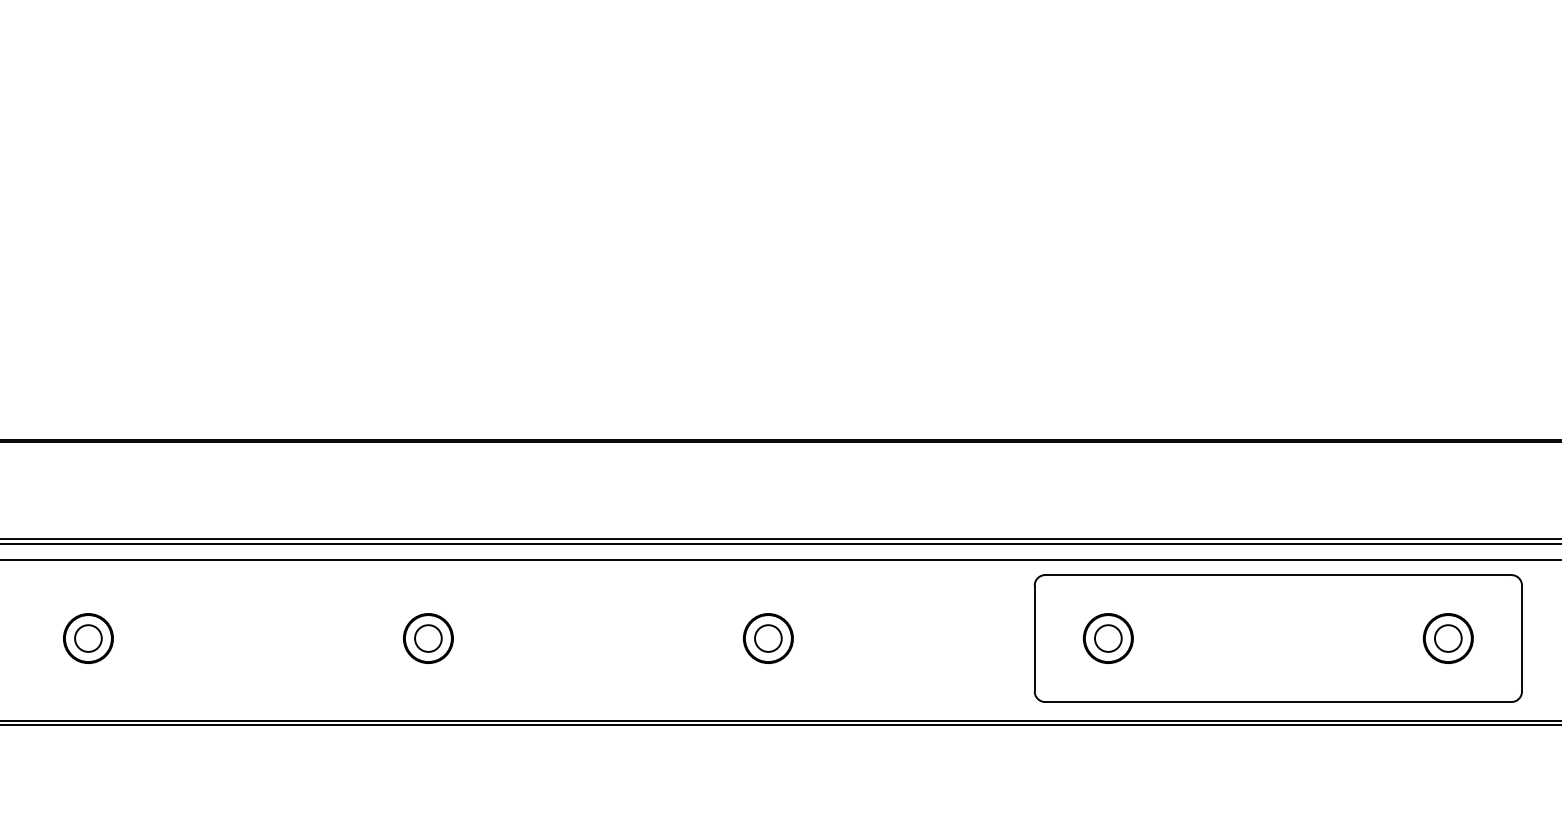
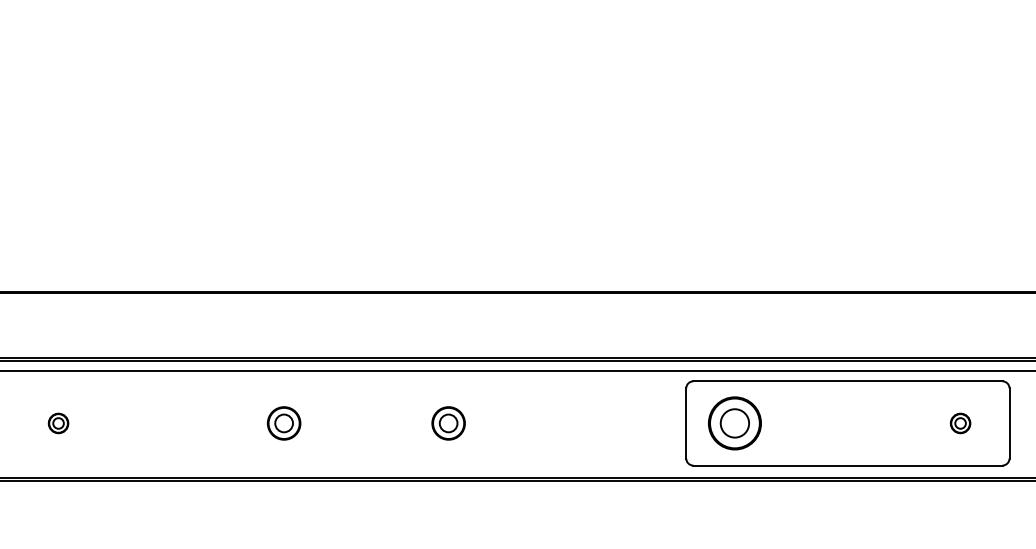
part: (88, 638) -> (58, 423), size x0.6
part: (768, 638) -> (448, 423), moved
part: (1108, 638) -> (735, 423), size x1.6
part: (1448, 638) -> (960, 423), size x0.6

